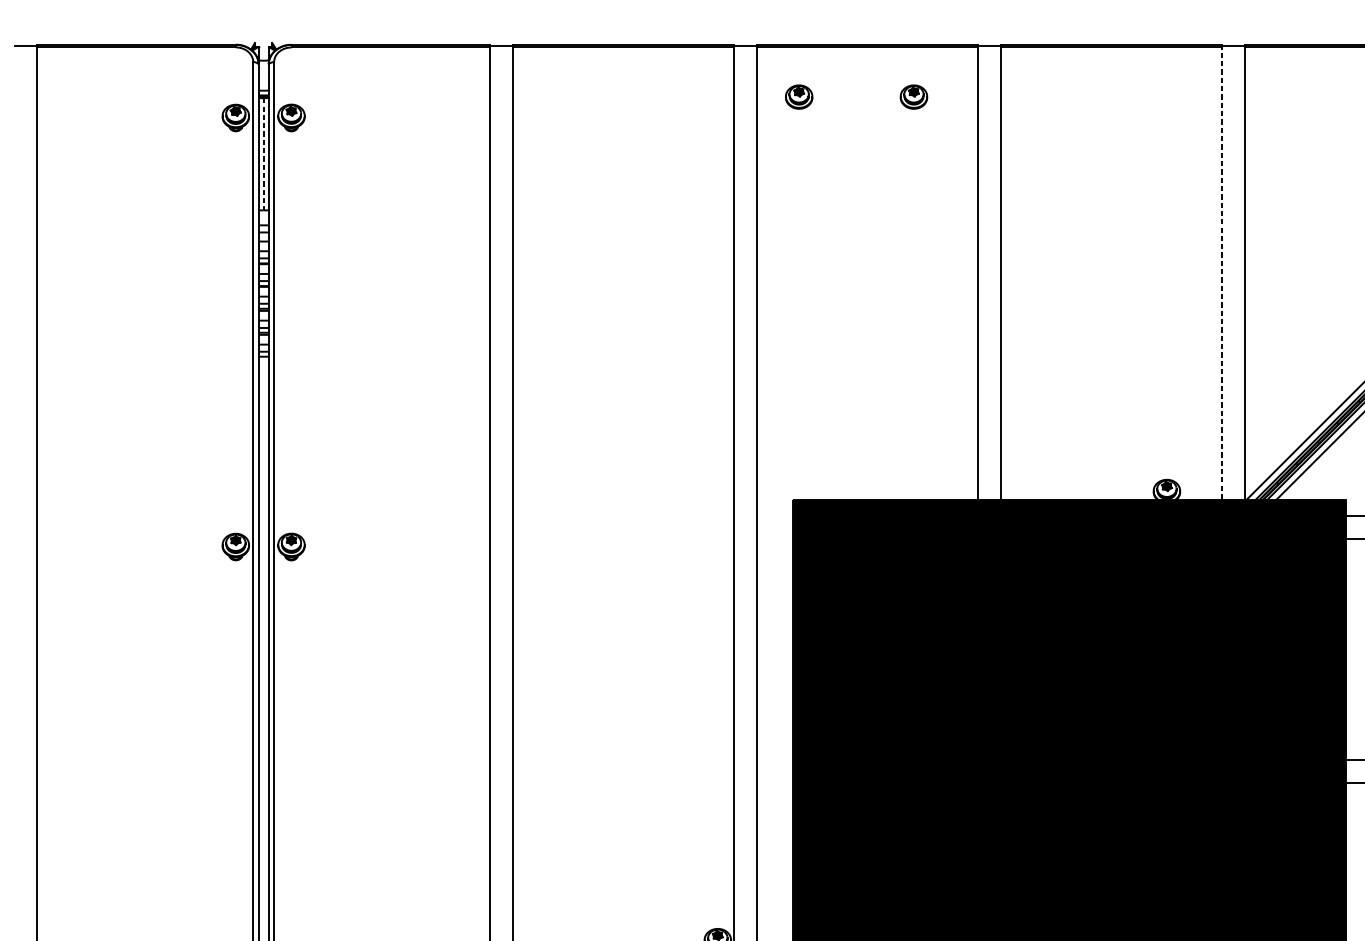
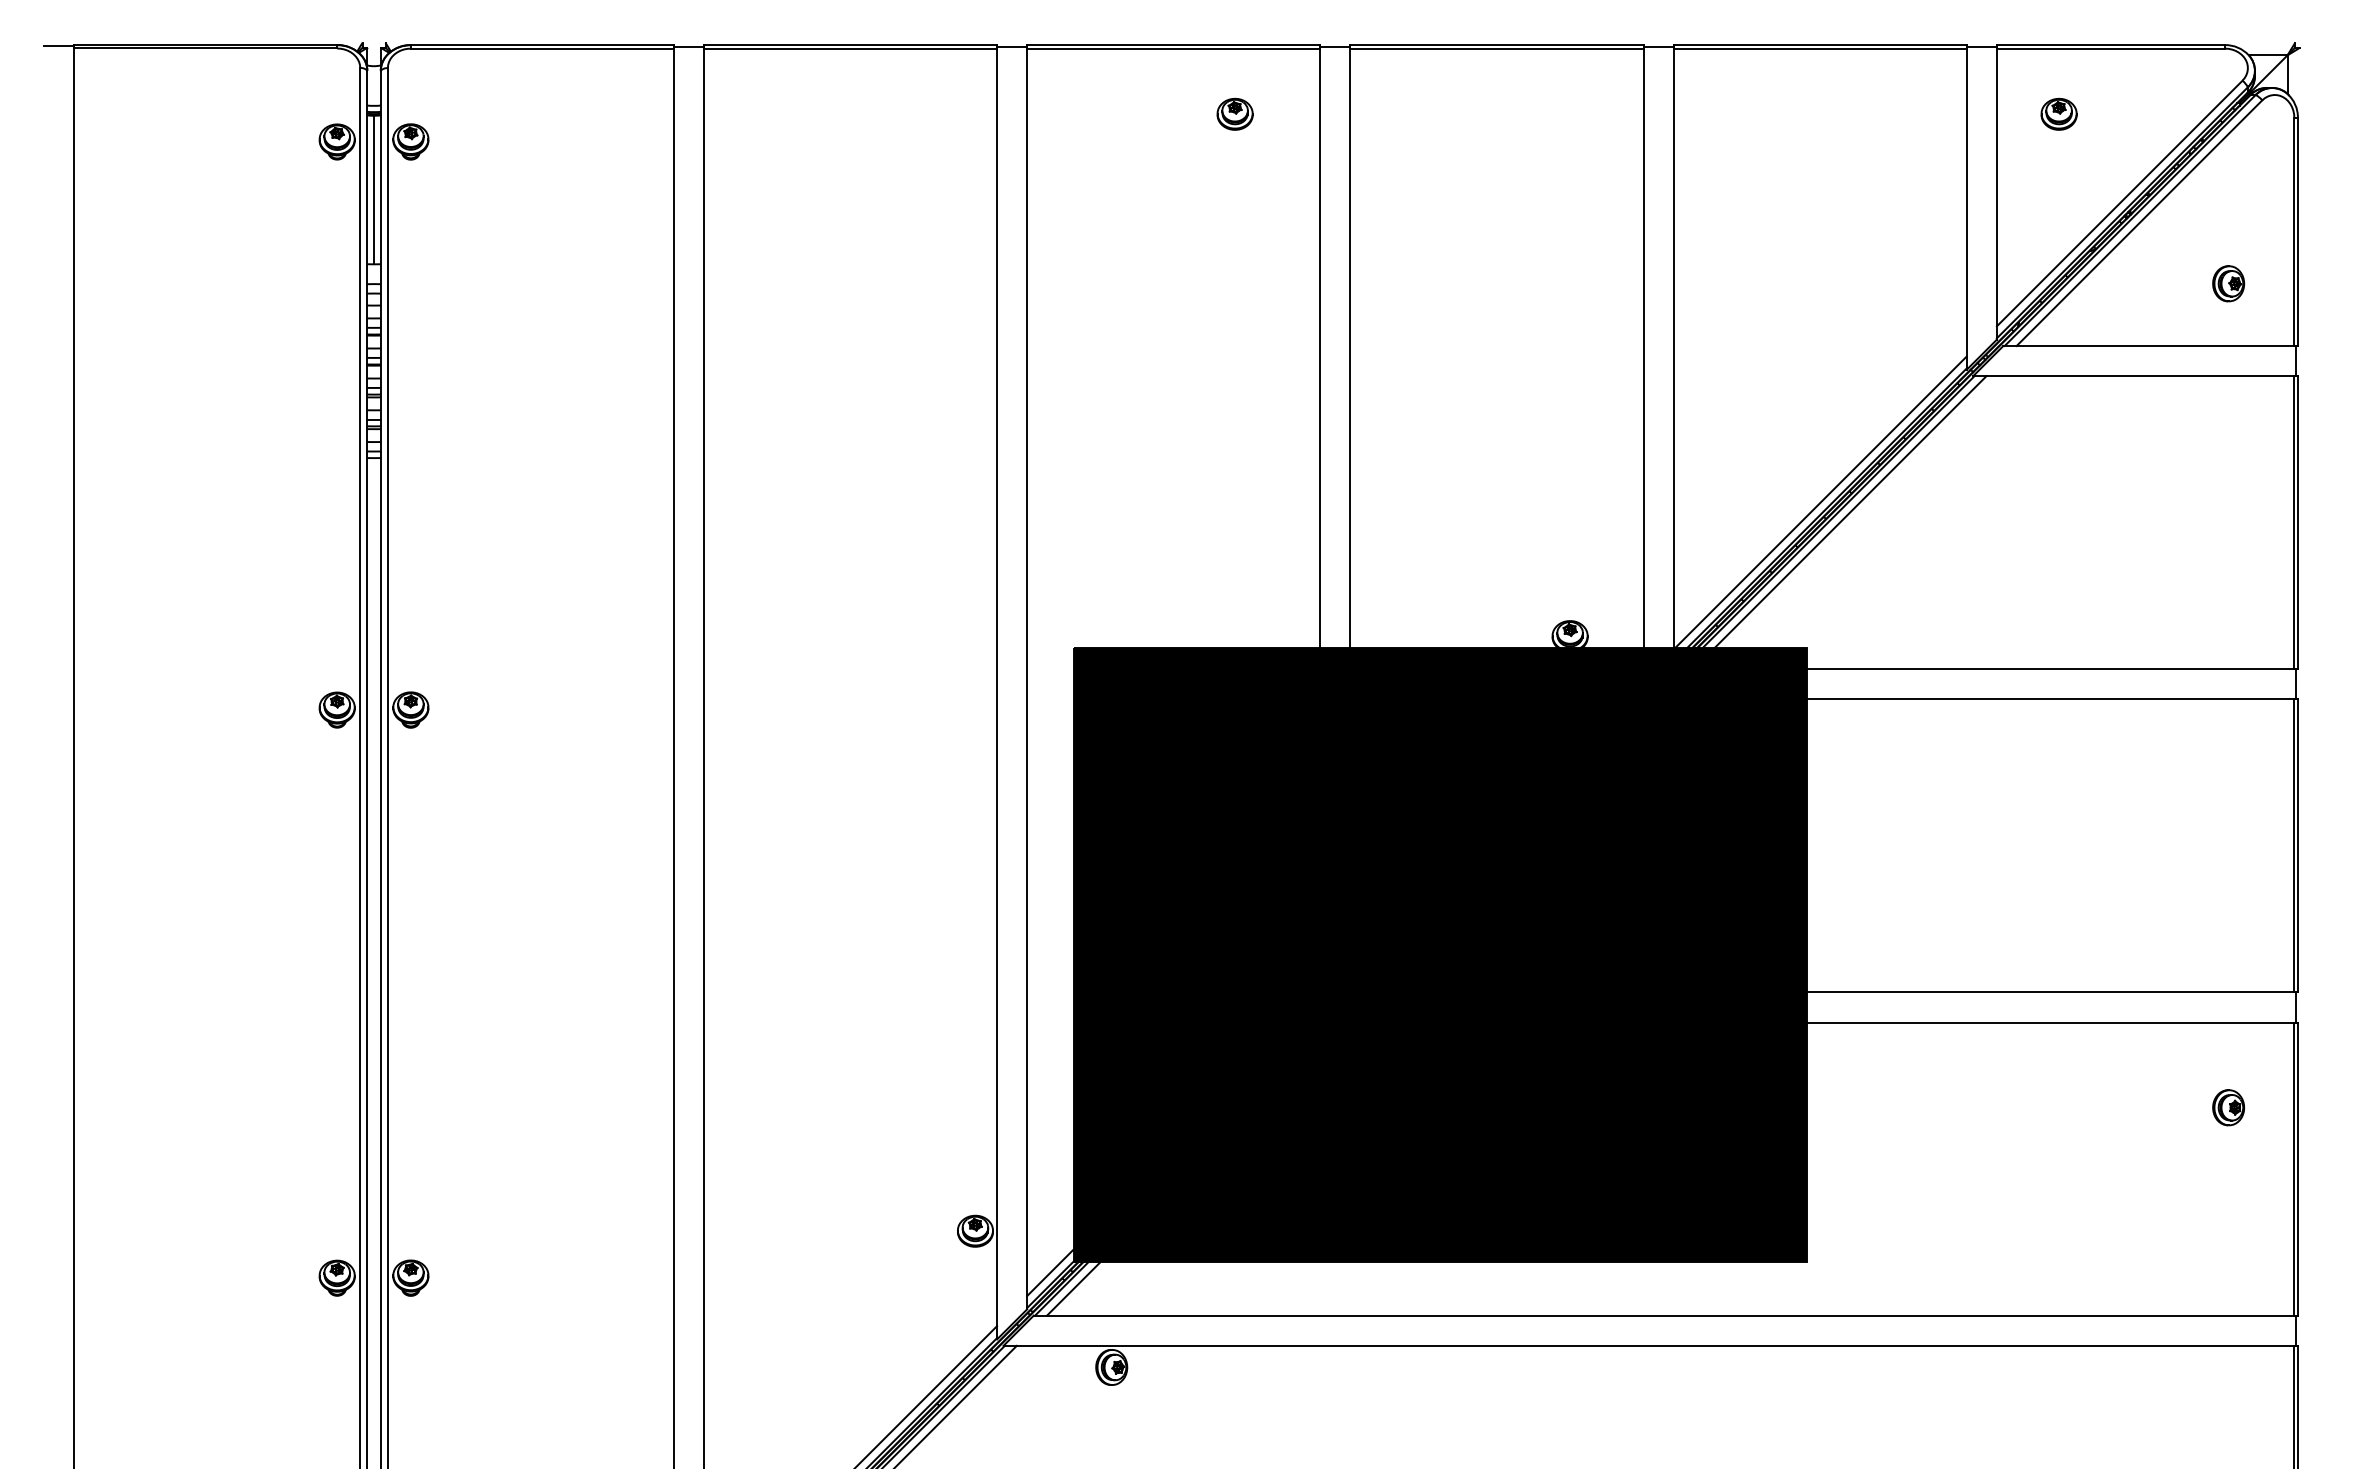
part: (798, 96) -> (1082, 113), removed
line: (264, 154) -> (374, 190), dashed -> solid
line: (1222, 286) -> (1643, 364), dashed -> solid

